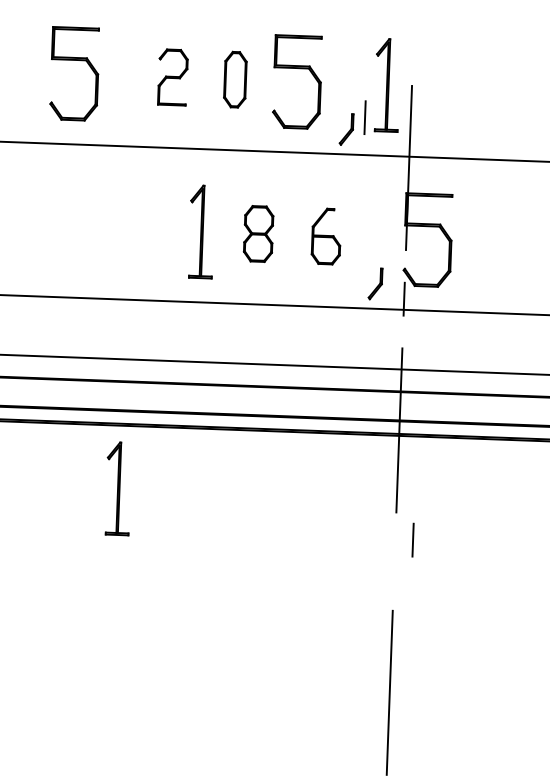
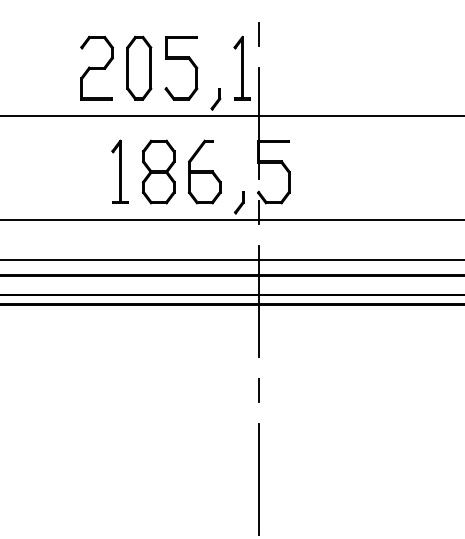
part: (75, 61) -> (30, 59), removed
part: (172, 76) -> (96, 67), size x1.67
part: (235, 78) -> (139, 67), size x1.67
line: (364, 117) -> (258, 34), moved
part: (258, 233) -> (158, 171), size x1.67
part: (325, 235) -> (204, 171), size x1.67
part: (117, 487) -> (69, 347), removed
line: (412, 540) -> (258, 390), moved

